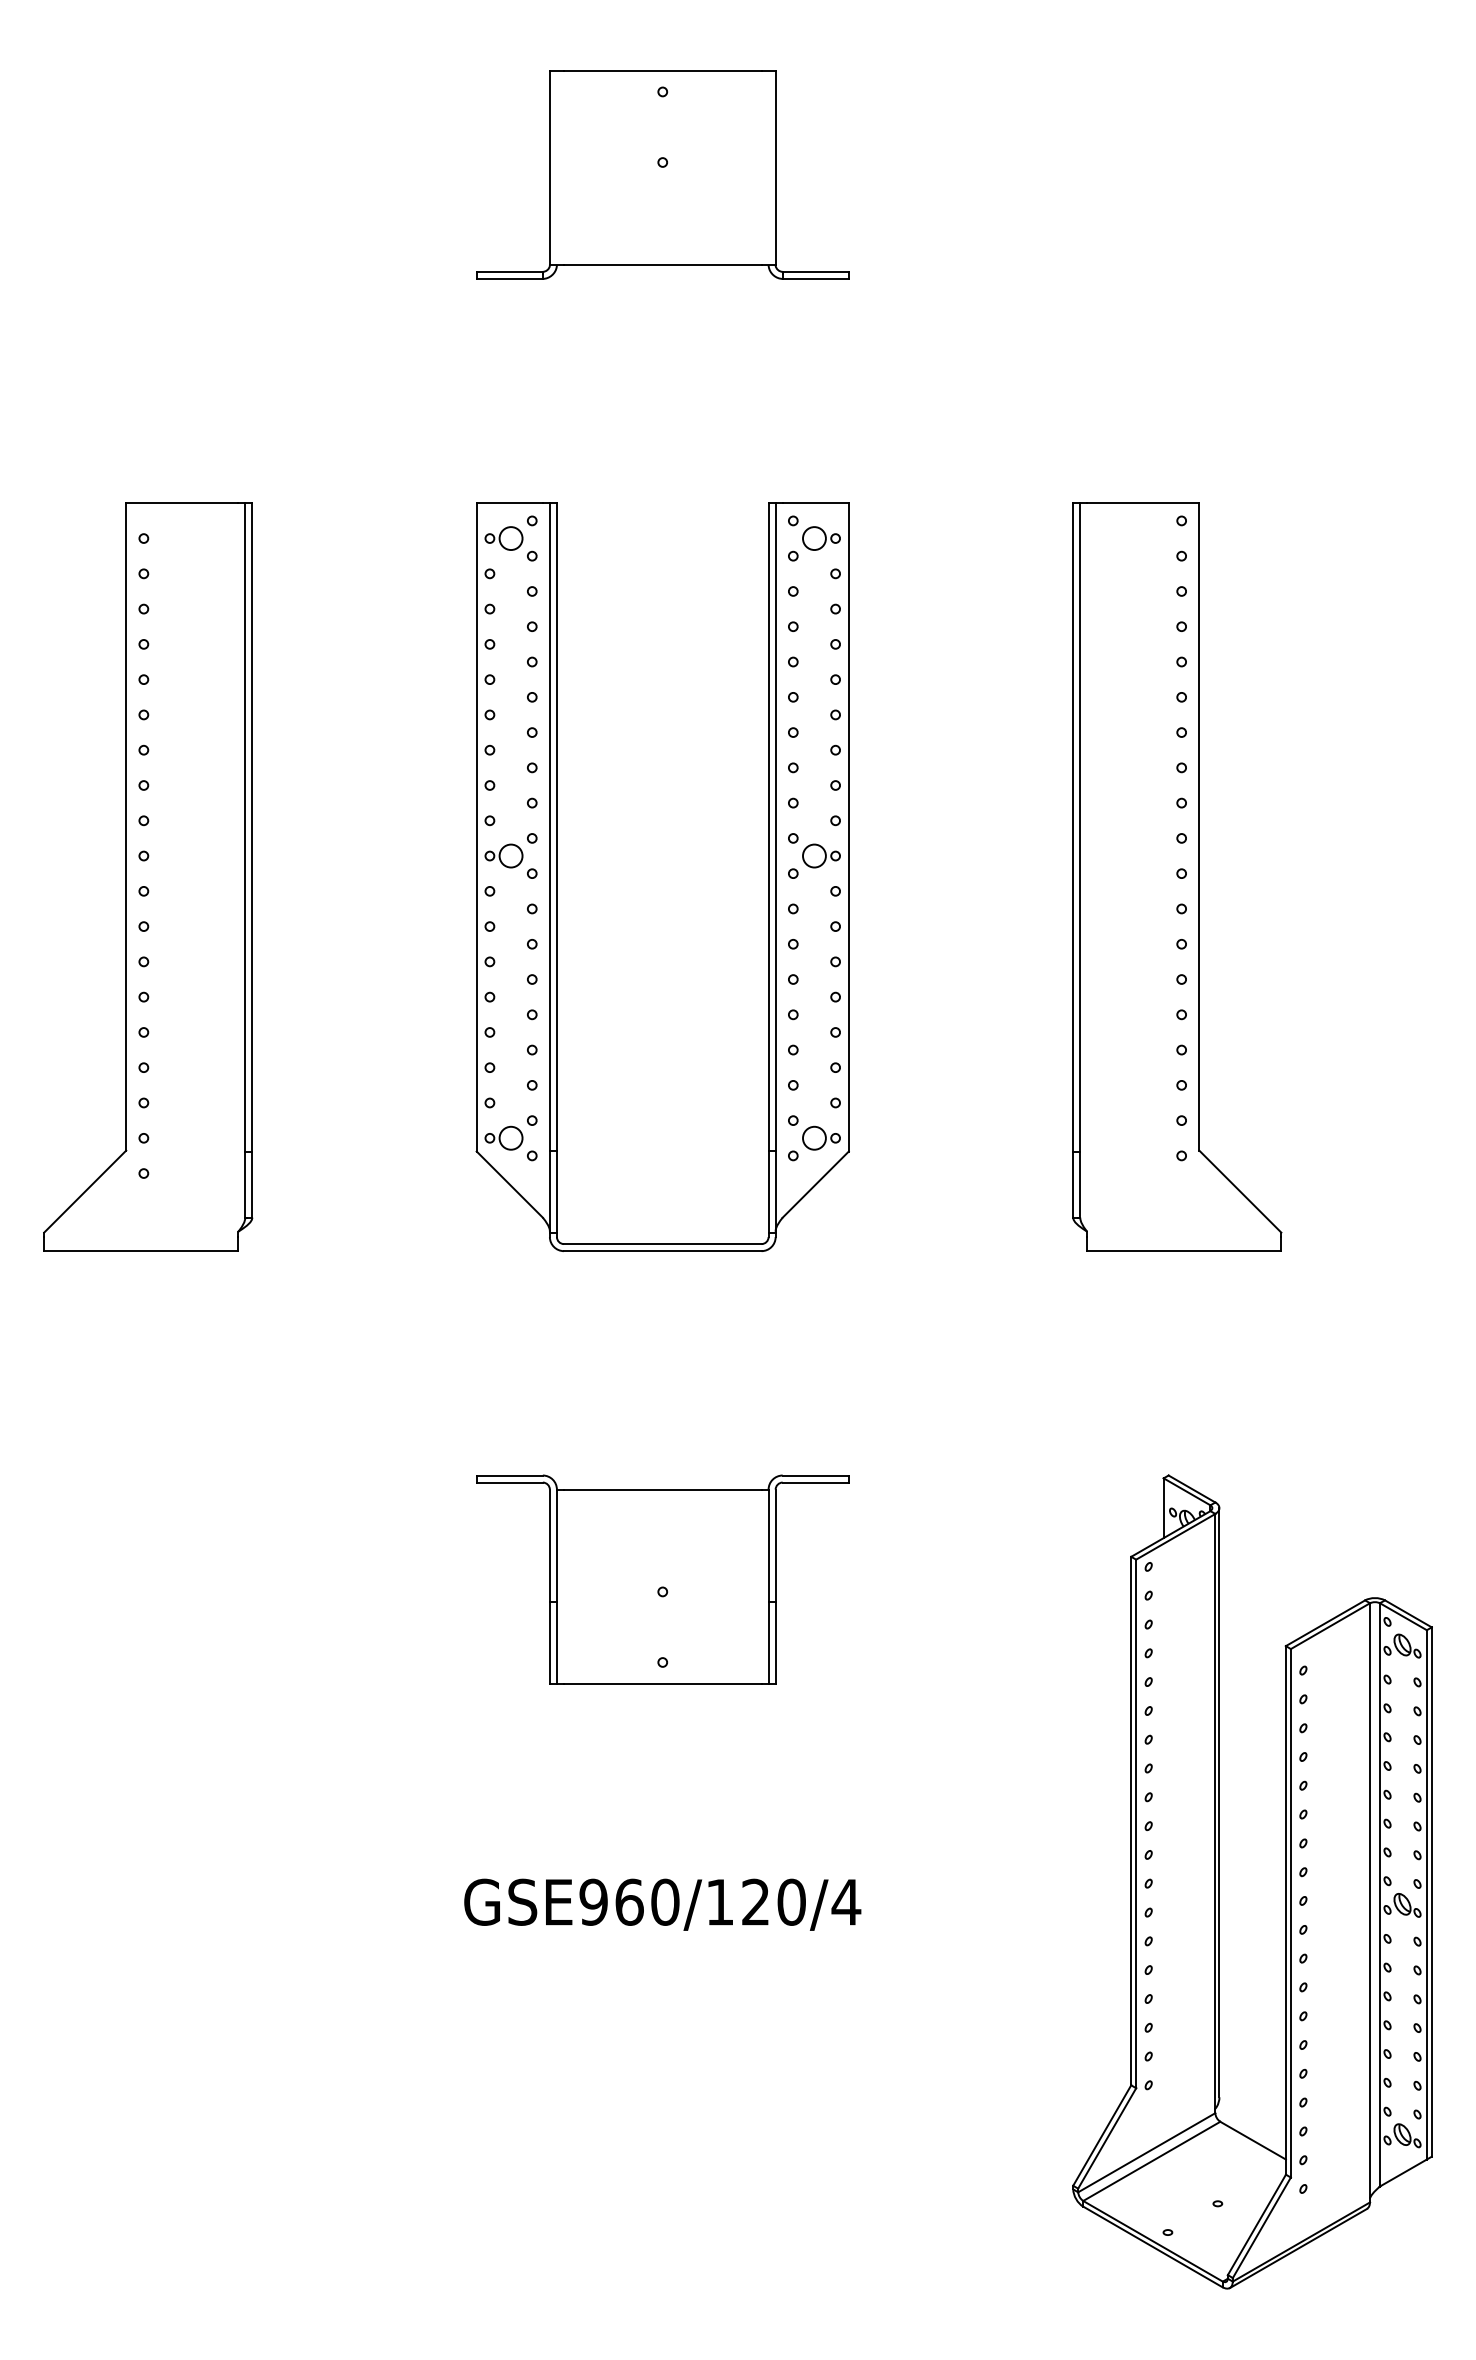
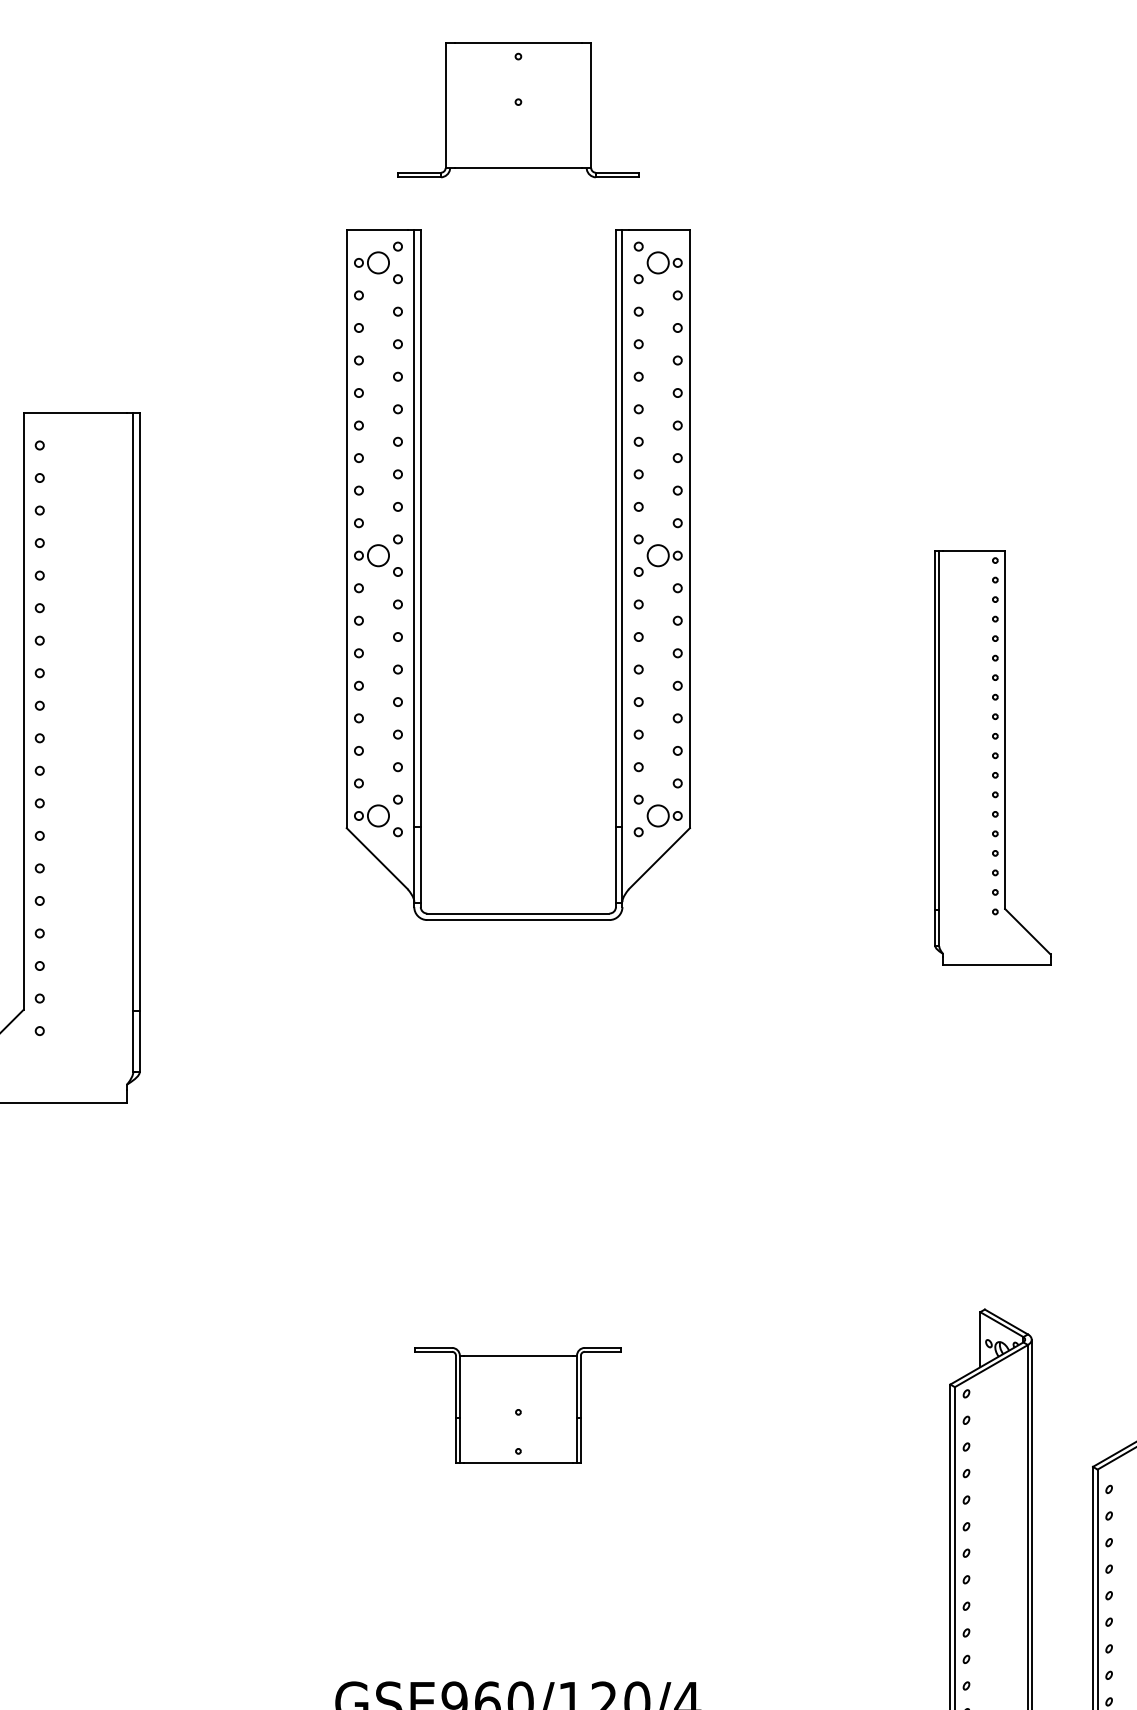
part: (662, 174) -> (518, 109), size x0.7
part: (557, 876) -> (421, 574), moved
part: (1177, 876) -> (993, 757), size x0.6
part: (662, 1579) -> (518, 1405), size x0.6

